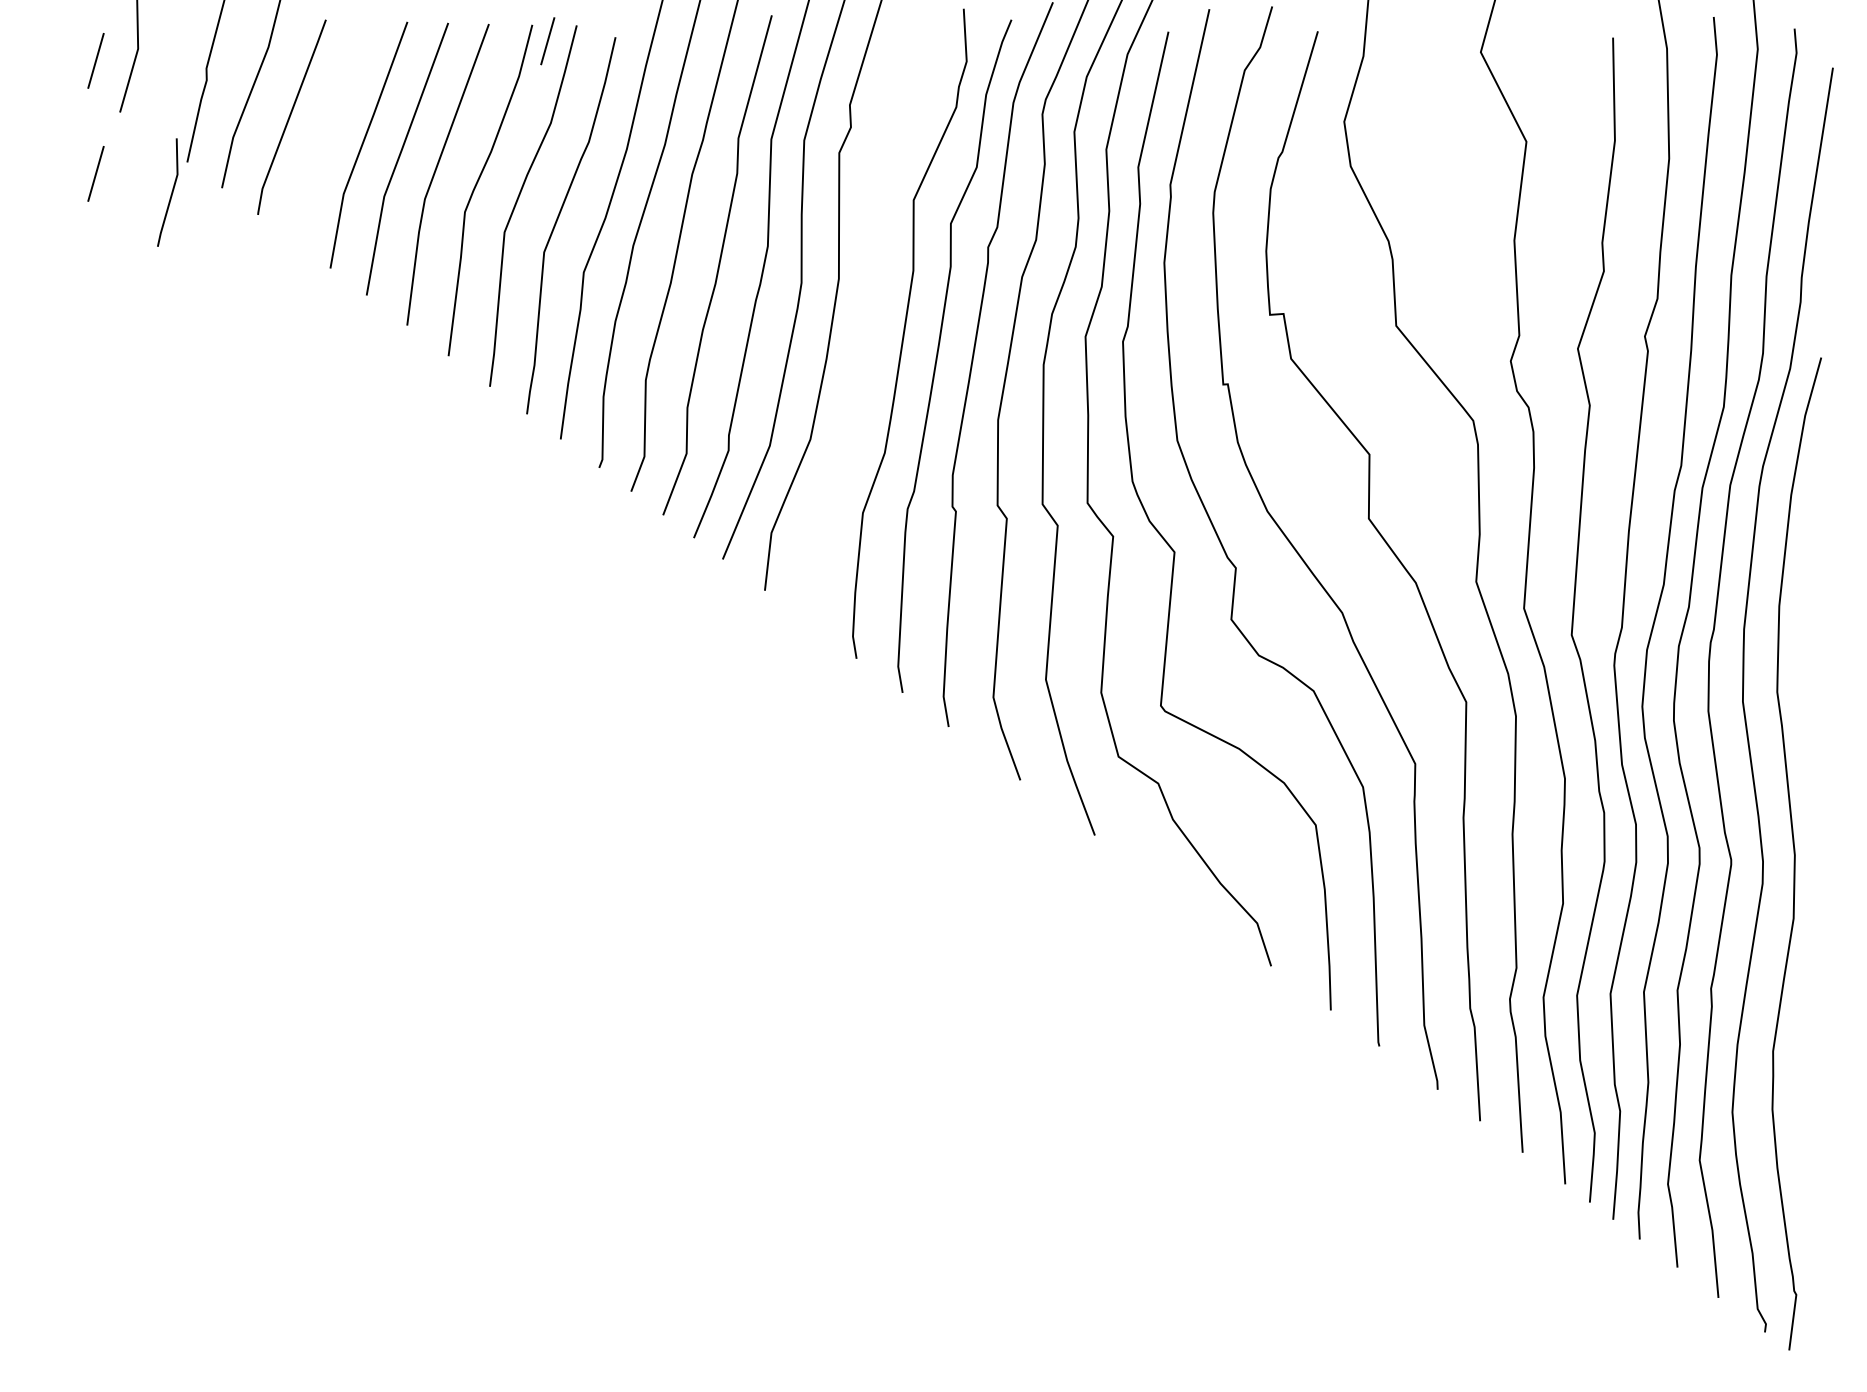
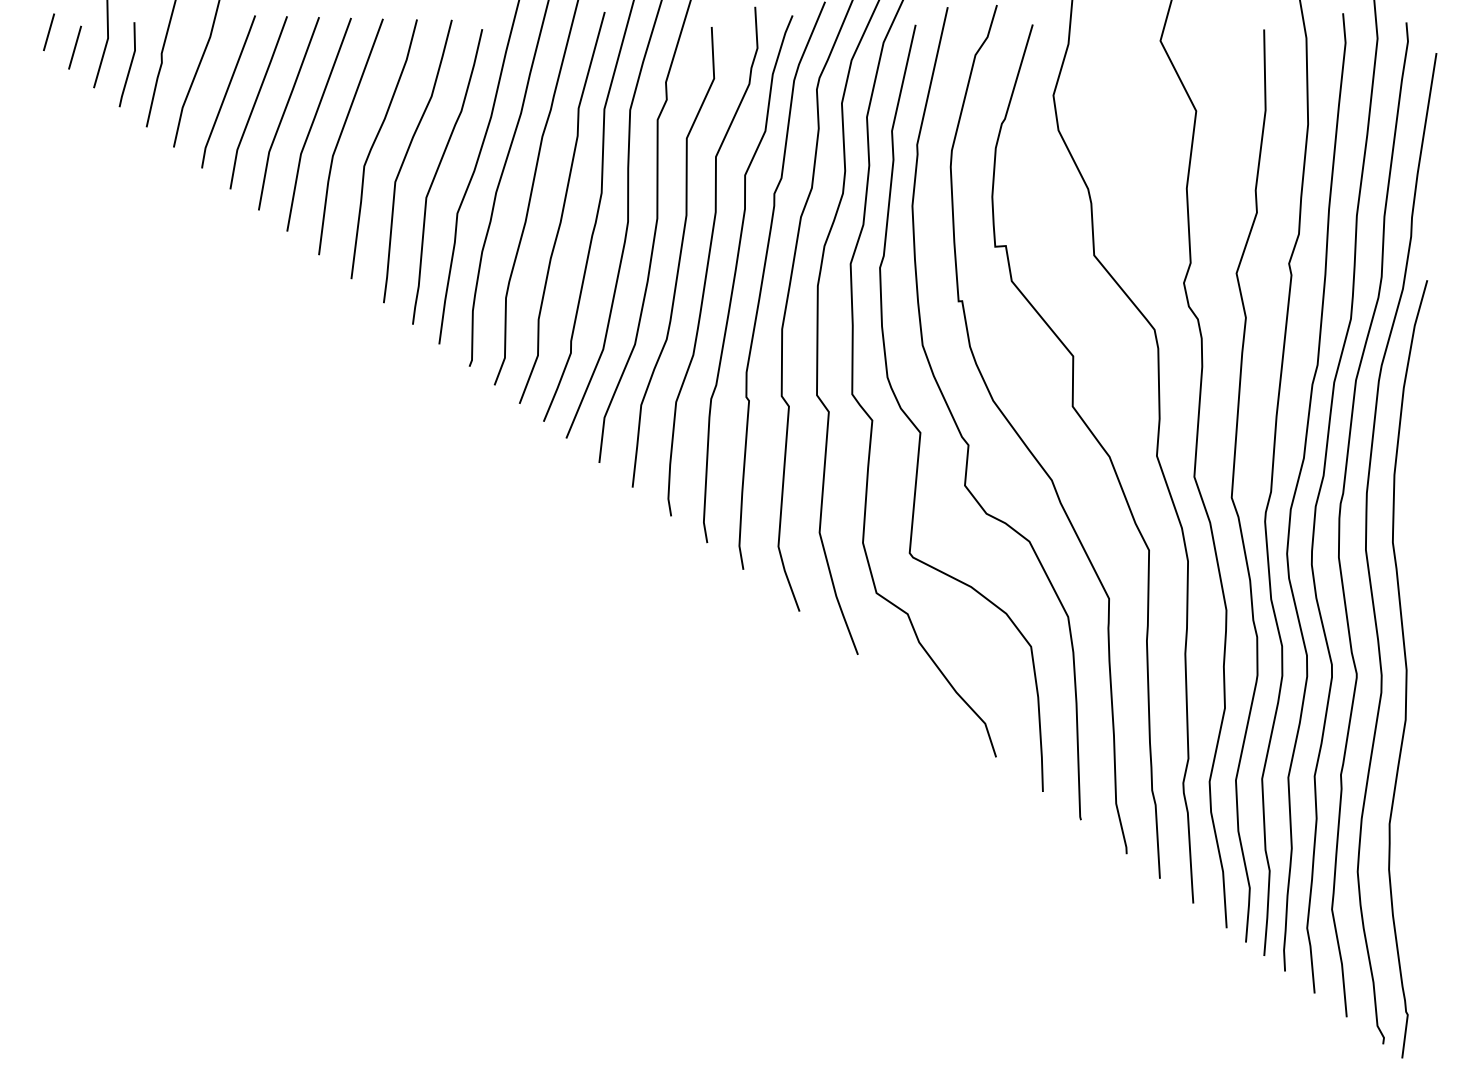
line: (547, 41) -> (48, 32), moved
line: (327, 129) -> (256, 101), added
line: (95, 173) -> (74, 135), removed
line: (170, 194) -> (129, 66), moved
curve: (866, 329) -> (678, 258), added

